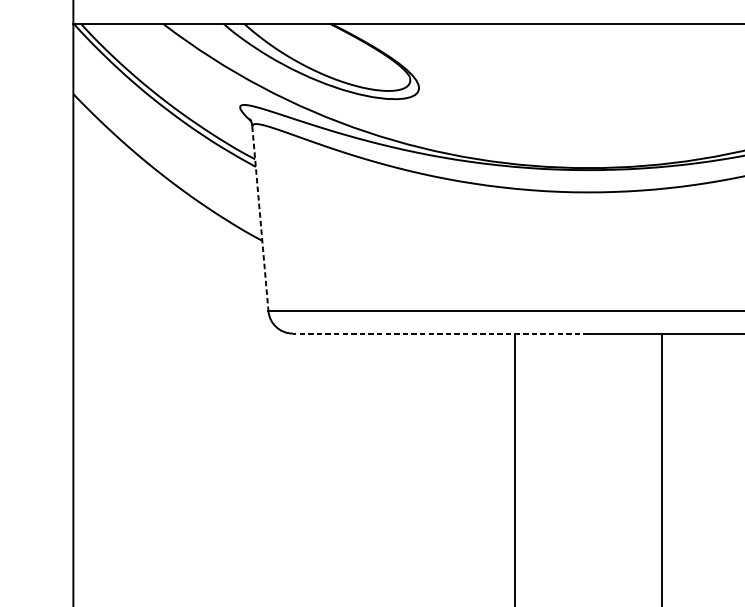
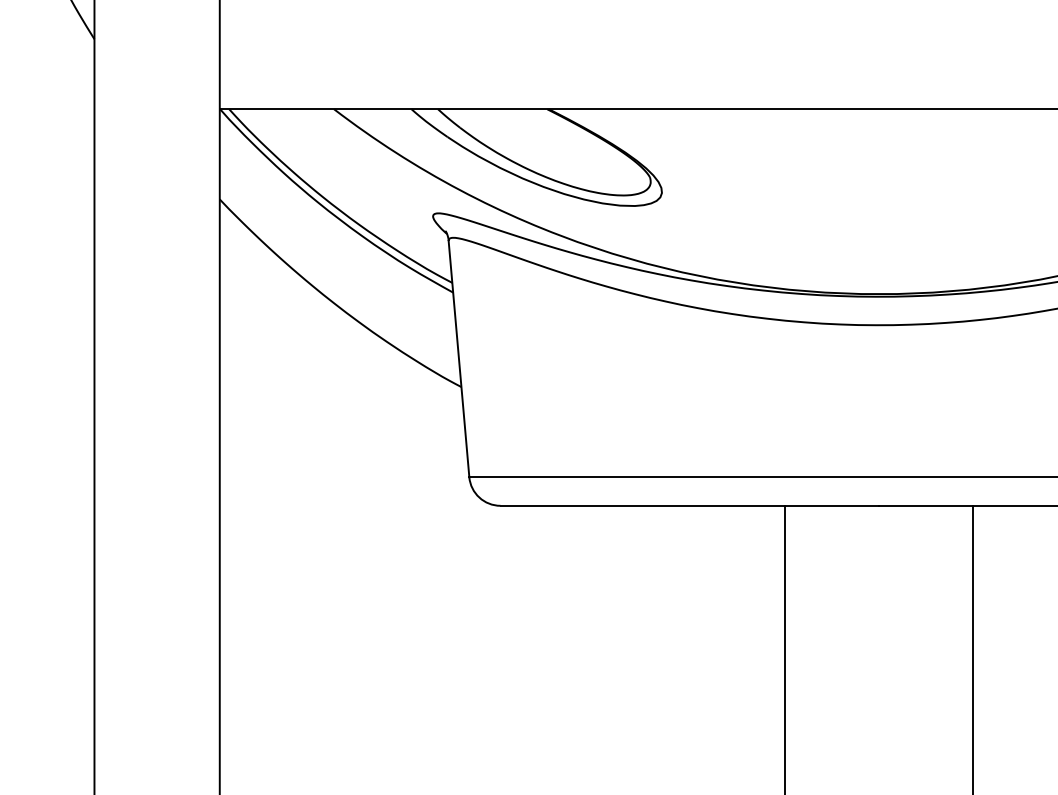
line: (260, 219) -> (459, 359), dashed -> solid
line: (440, 333) -> (689, 505), dashed -> solid

